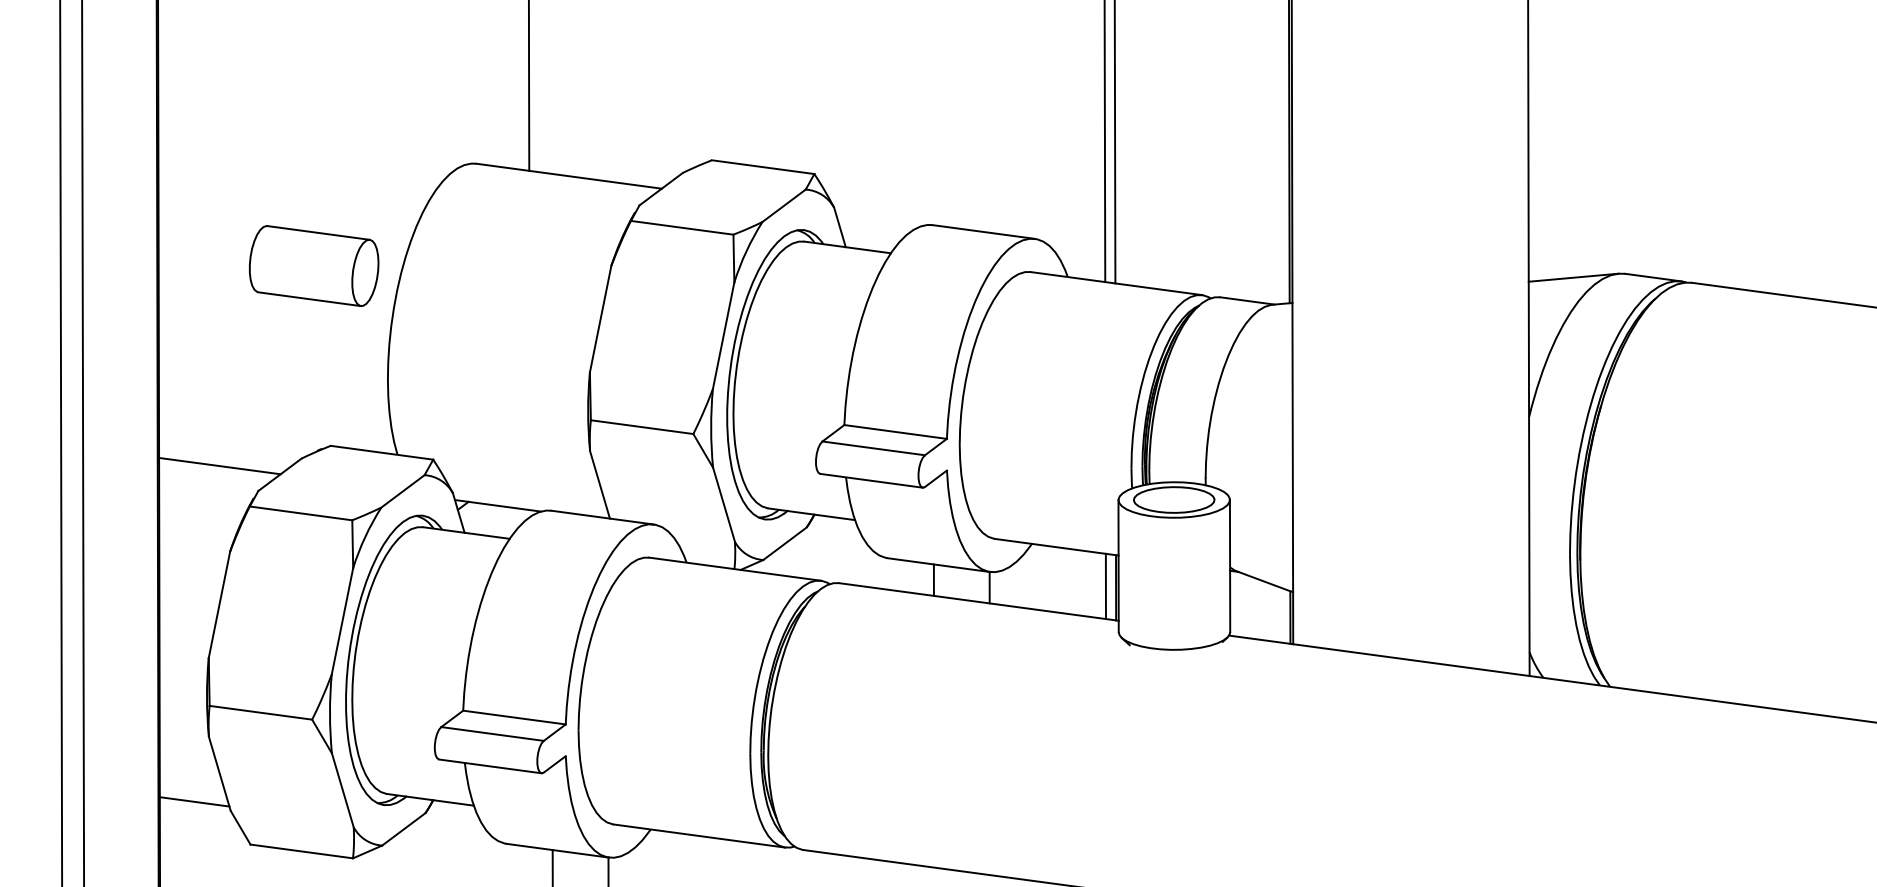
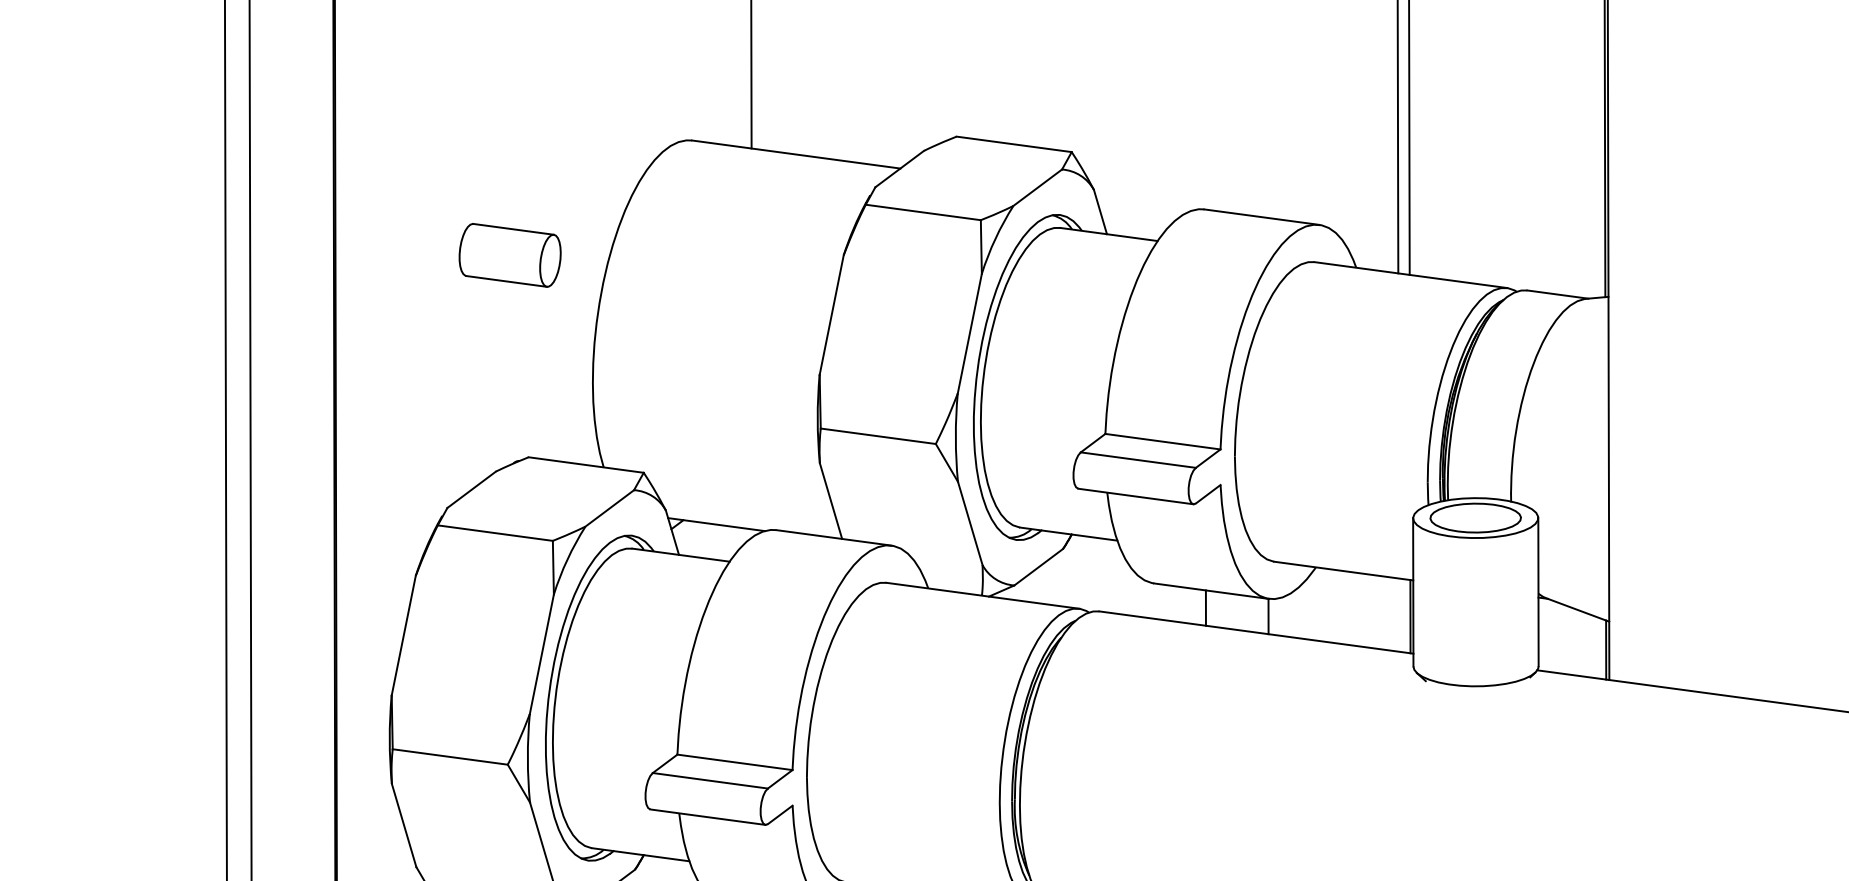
part: (314, 265) -> (510, 254), size x0.7
line: (219, 465) -> (403, 479), removed
line: (1105, 586) -> (1398, 615), removed
line: (194, 801) -> (375, 856), removed

